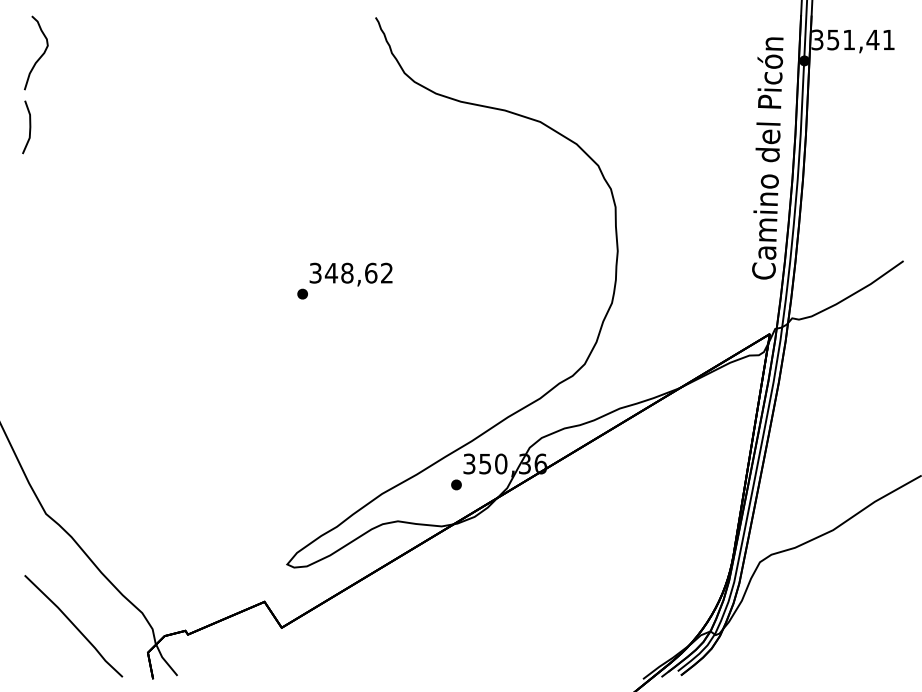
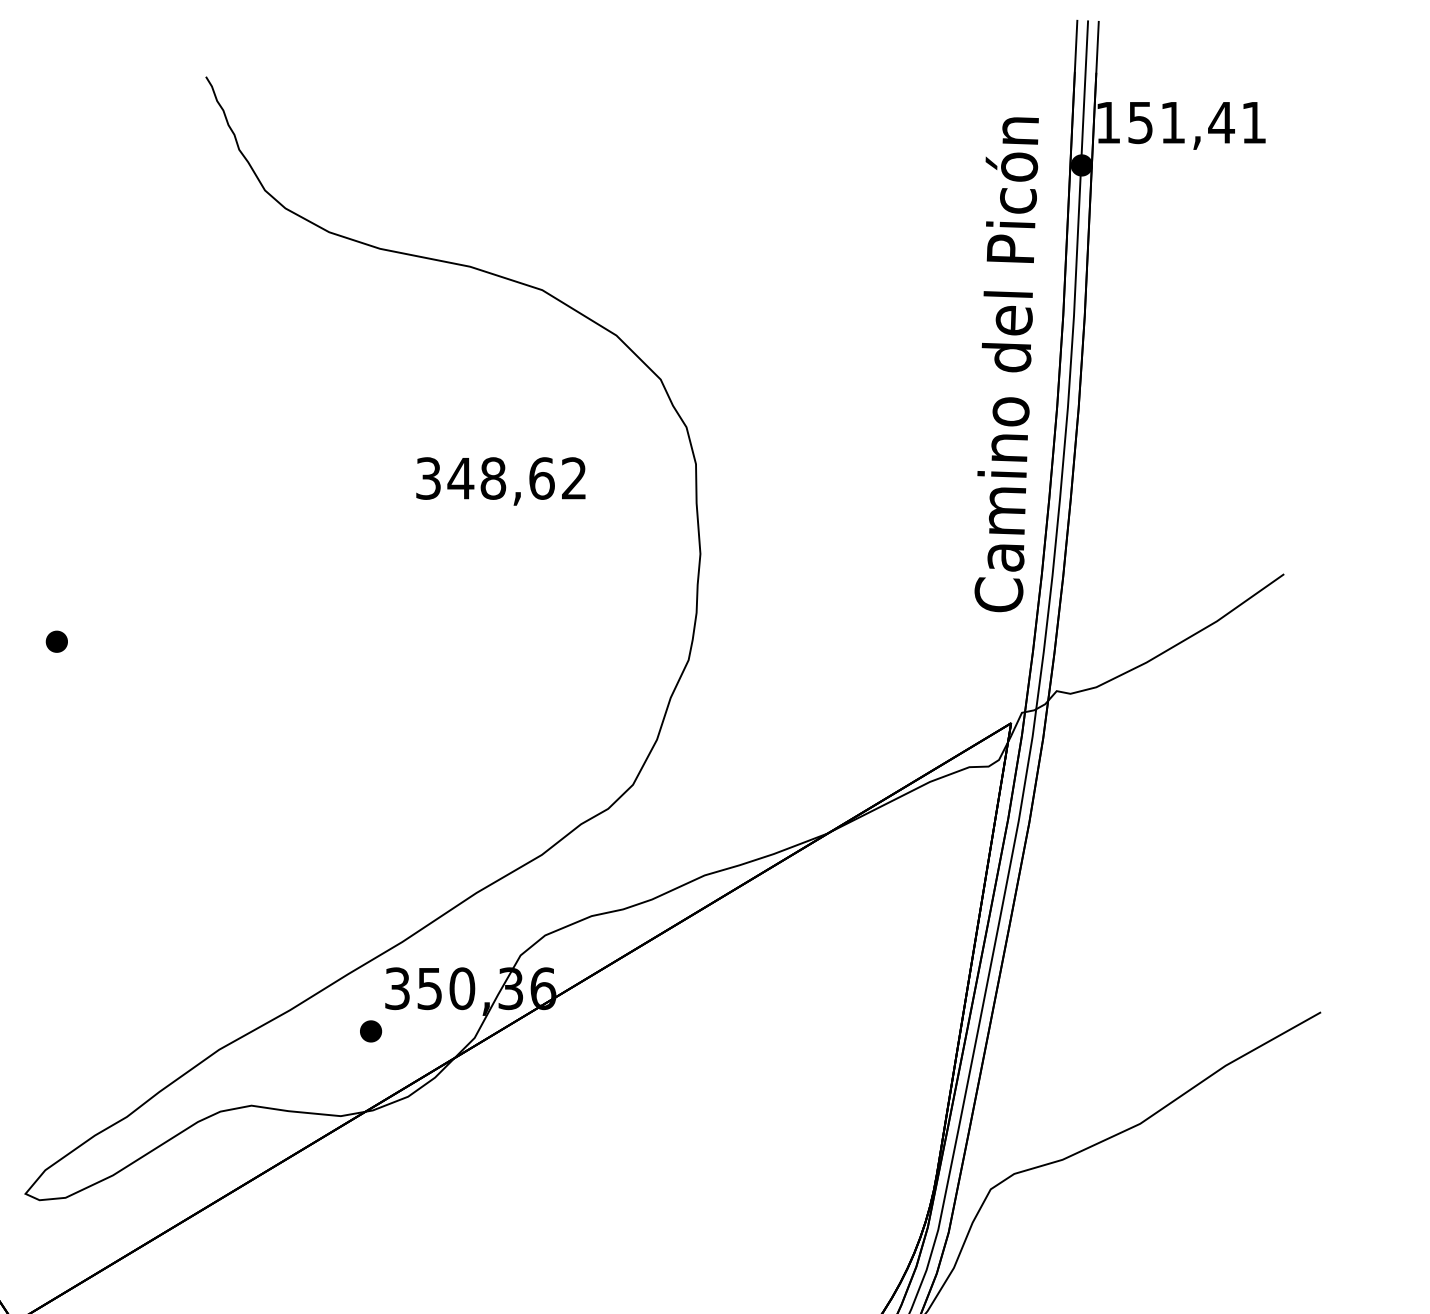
text: (817, 39) -> (1108, 121), 351,41 -> 151,41
text: (350, 274) -> (499, 481), moved

